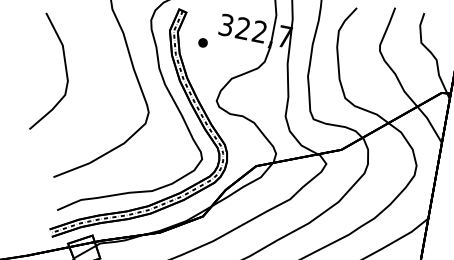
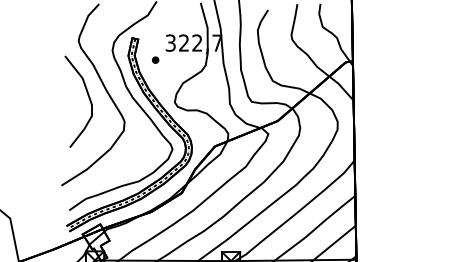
curve: (65, 72) -> (88, 98), moved

